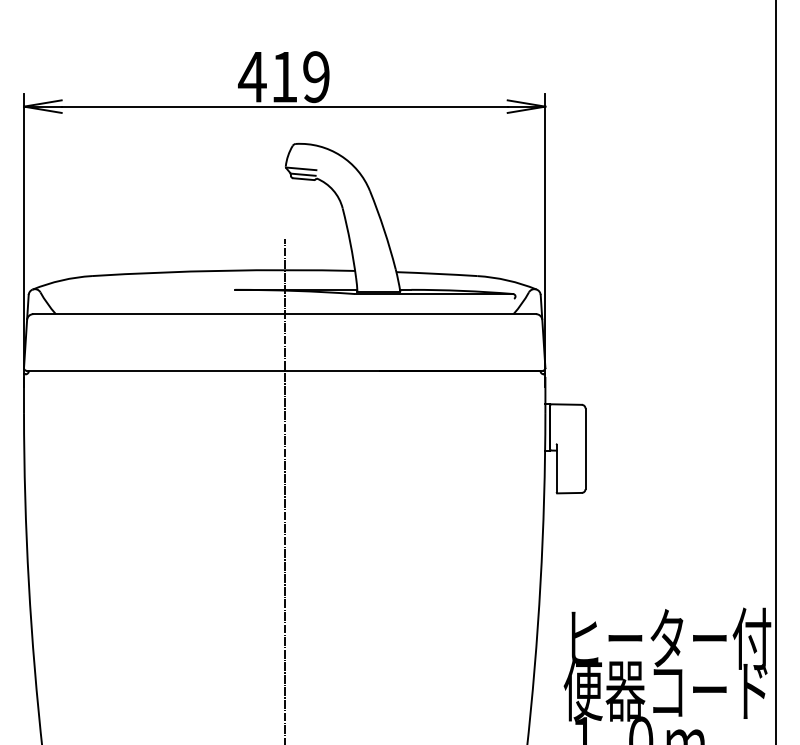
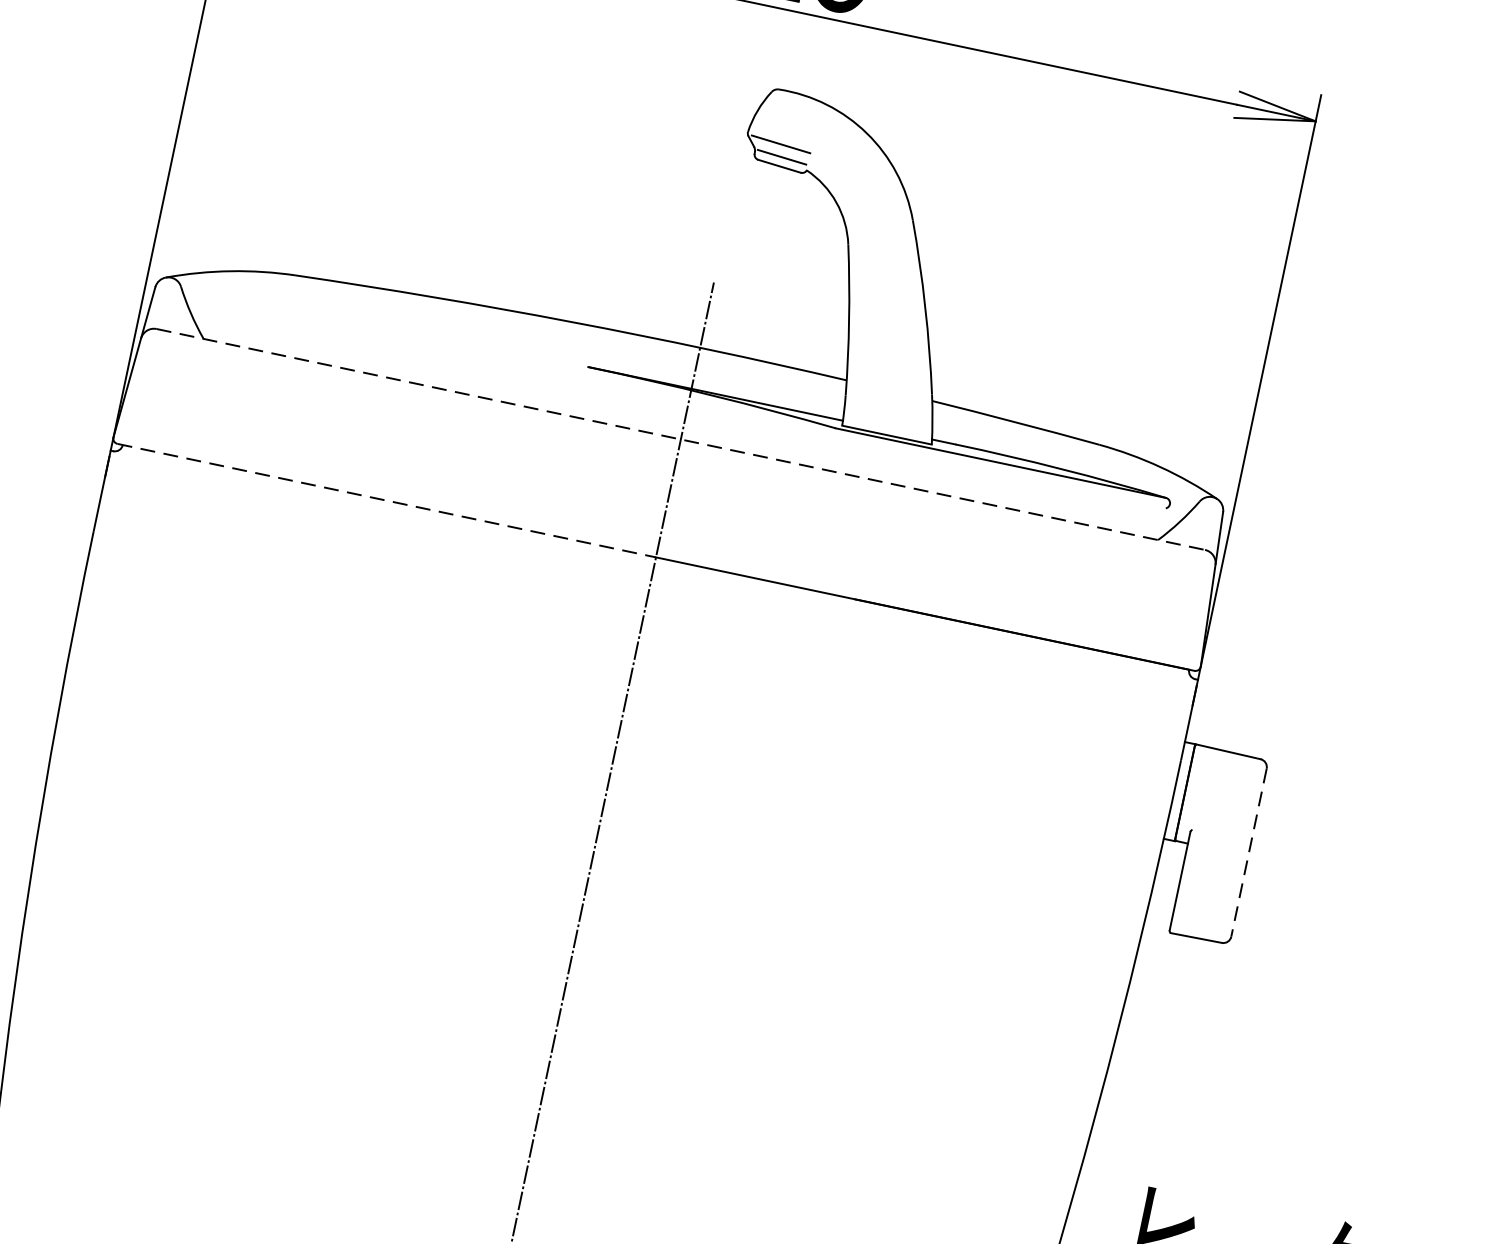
line: (285, 314) -> (682, 440), solid -> dashed
line: (156, 370) -> (388, 500), solid -> dashed
line: (585, 449) -> (1248, 853), solid -> dashed

